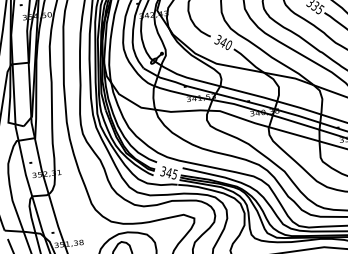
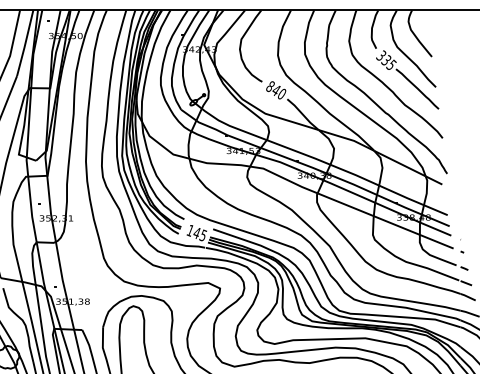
text: (217, 39) -> (269, 86), 340 -> 840
text: (163, 171) -> (190, 230), 345 -> 145

